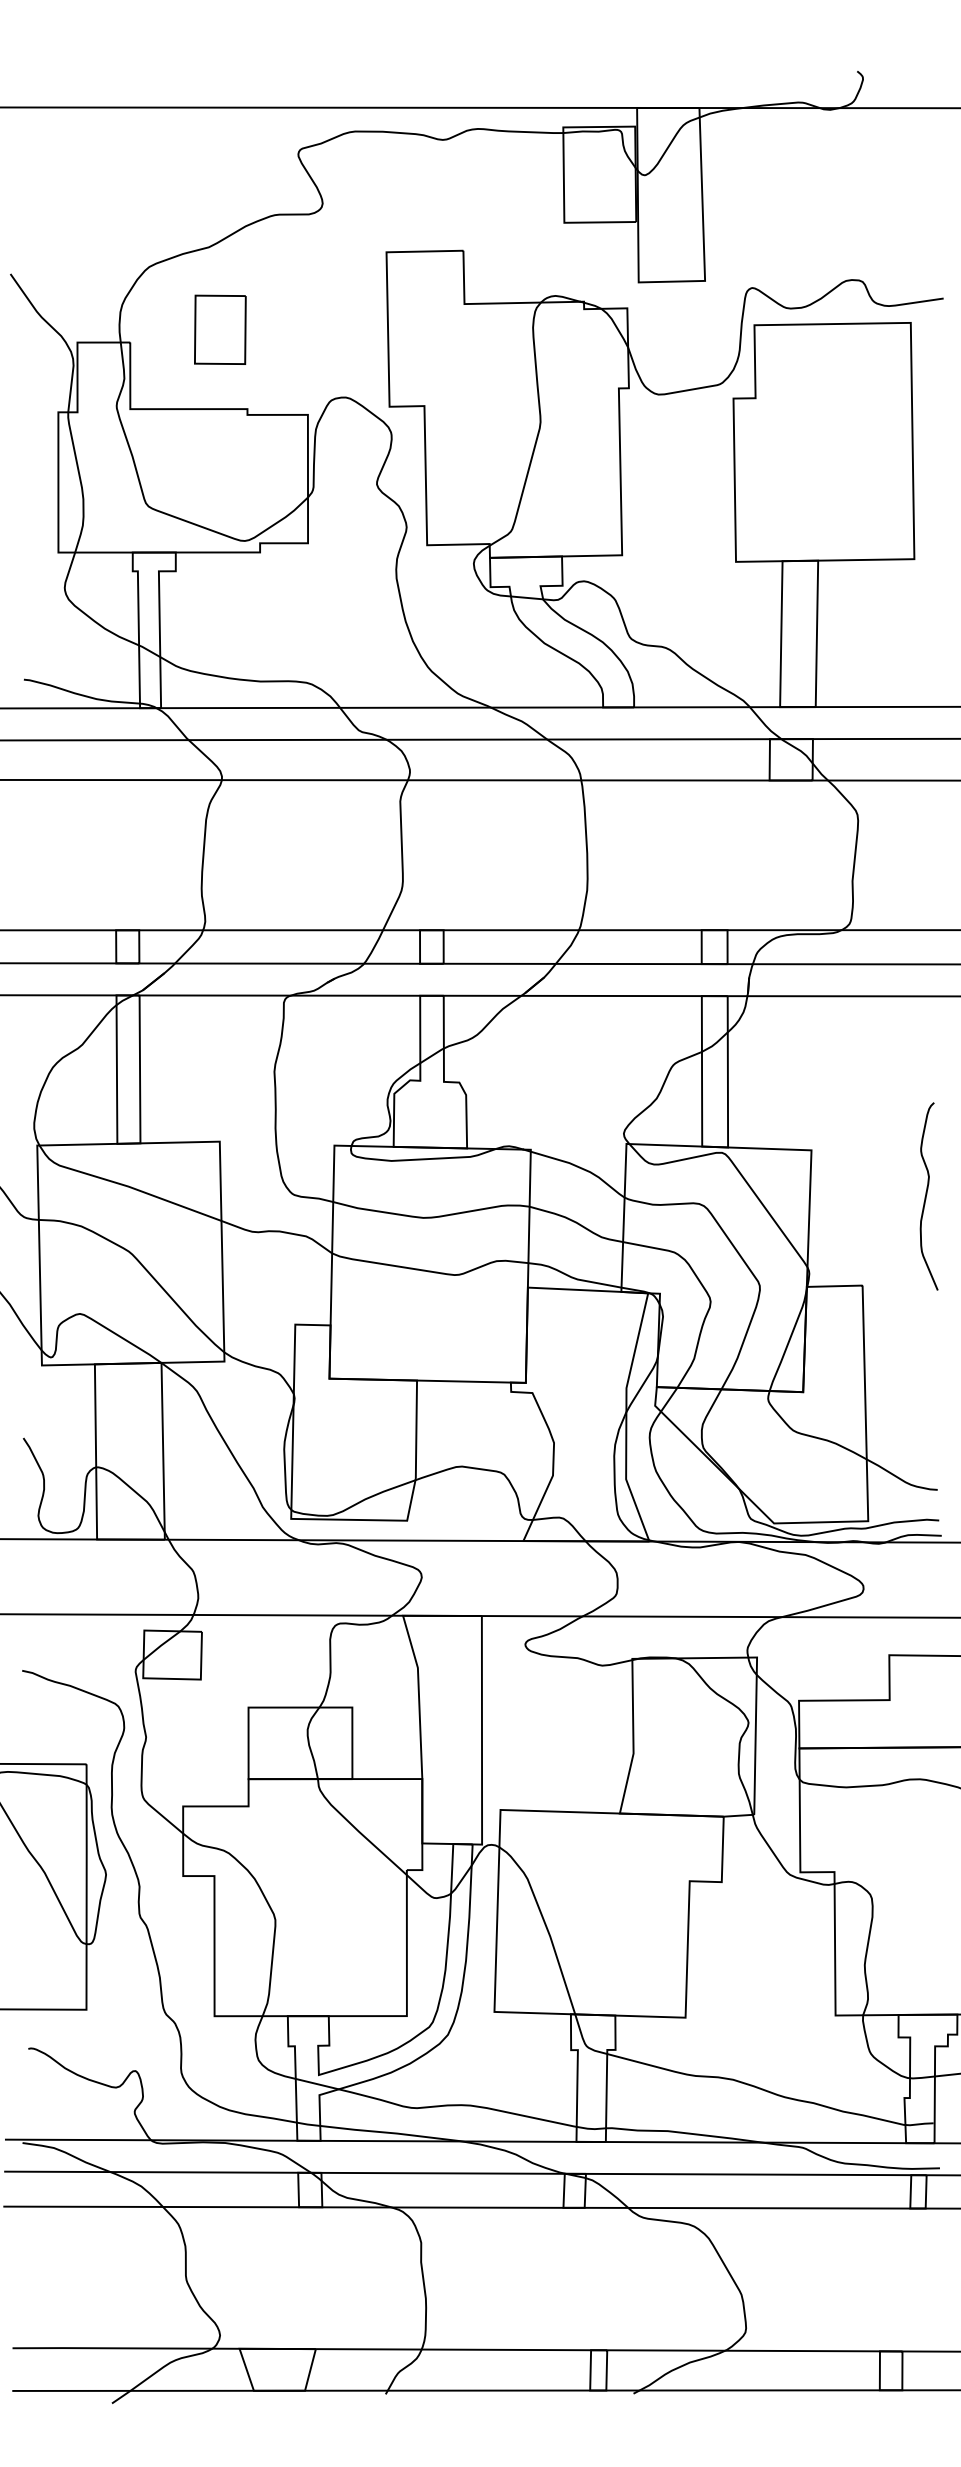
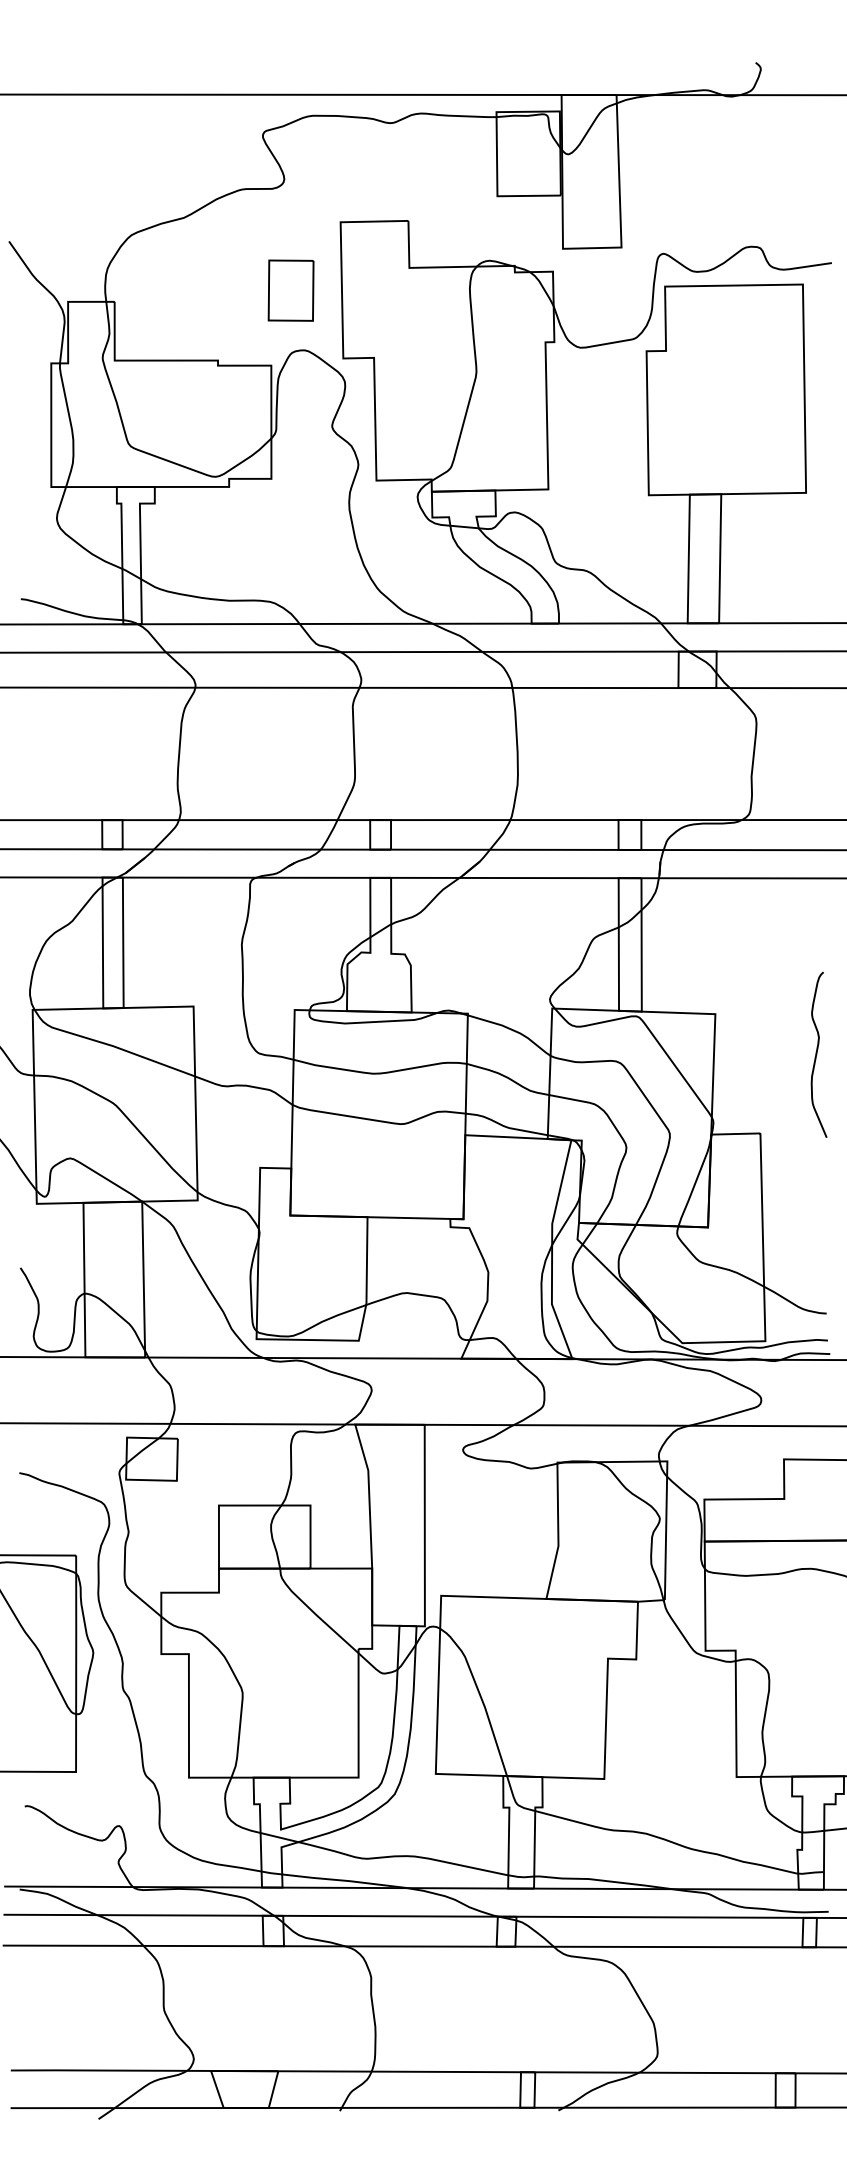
part: (220, 329) -> (291, 290), moved

